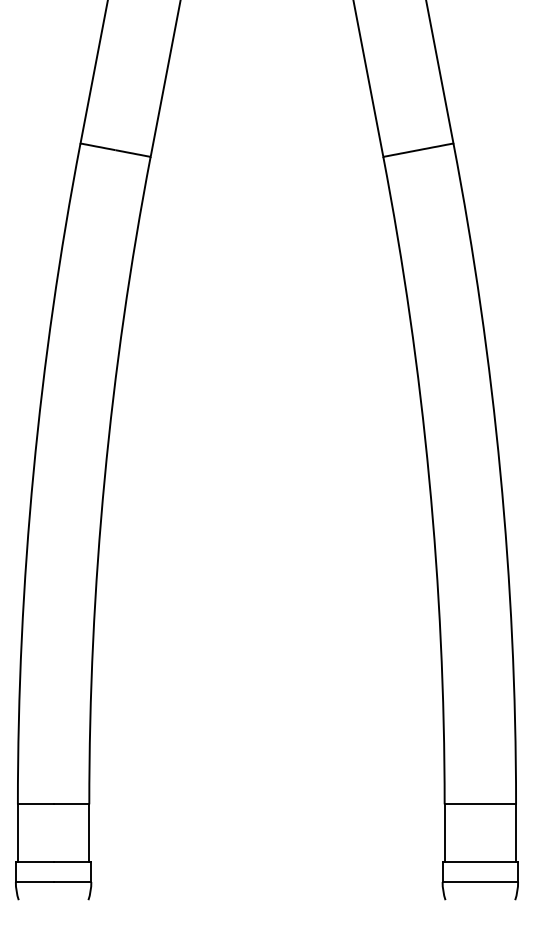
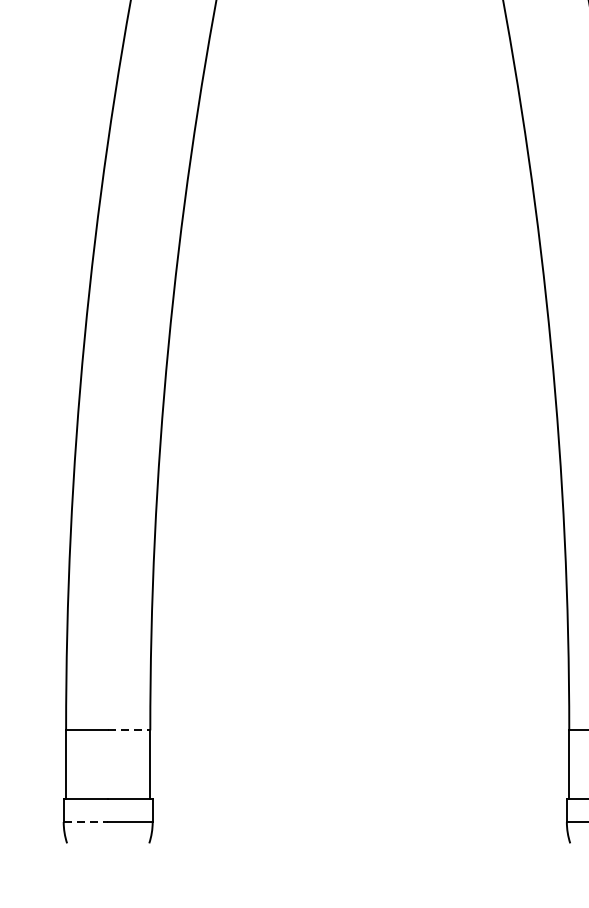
line: (71, 804) -> (129, 730), solid -> dashed
line: (34, 882) -> (85, 822), solid -> dashed

